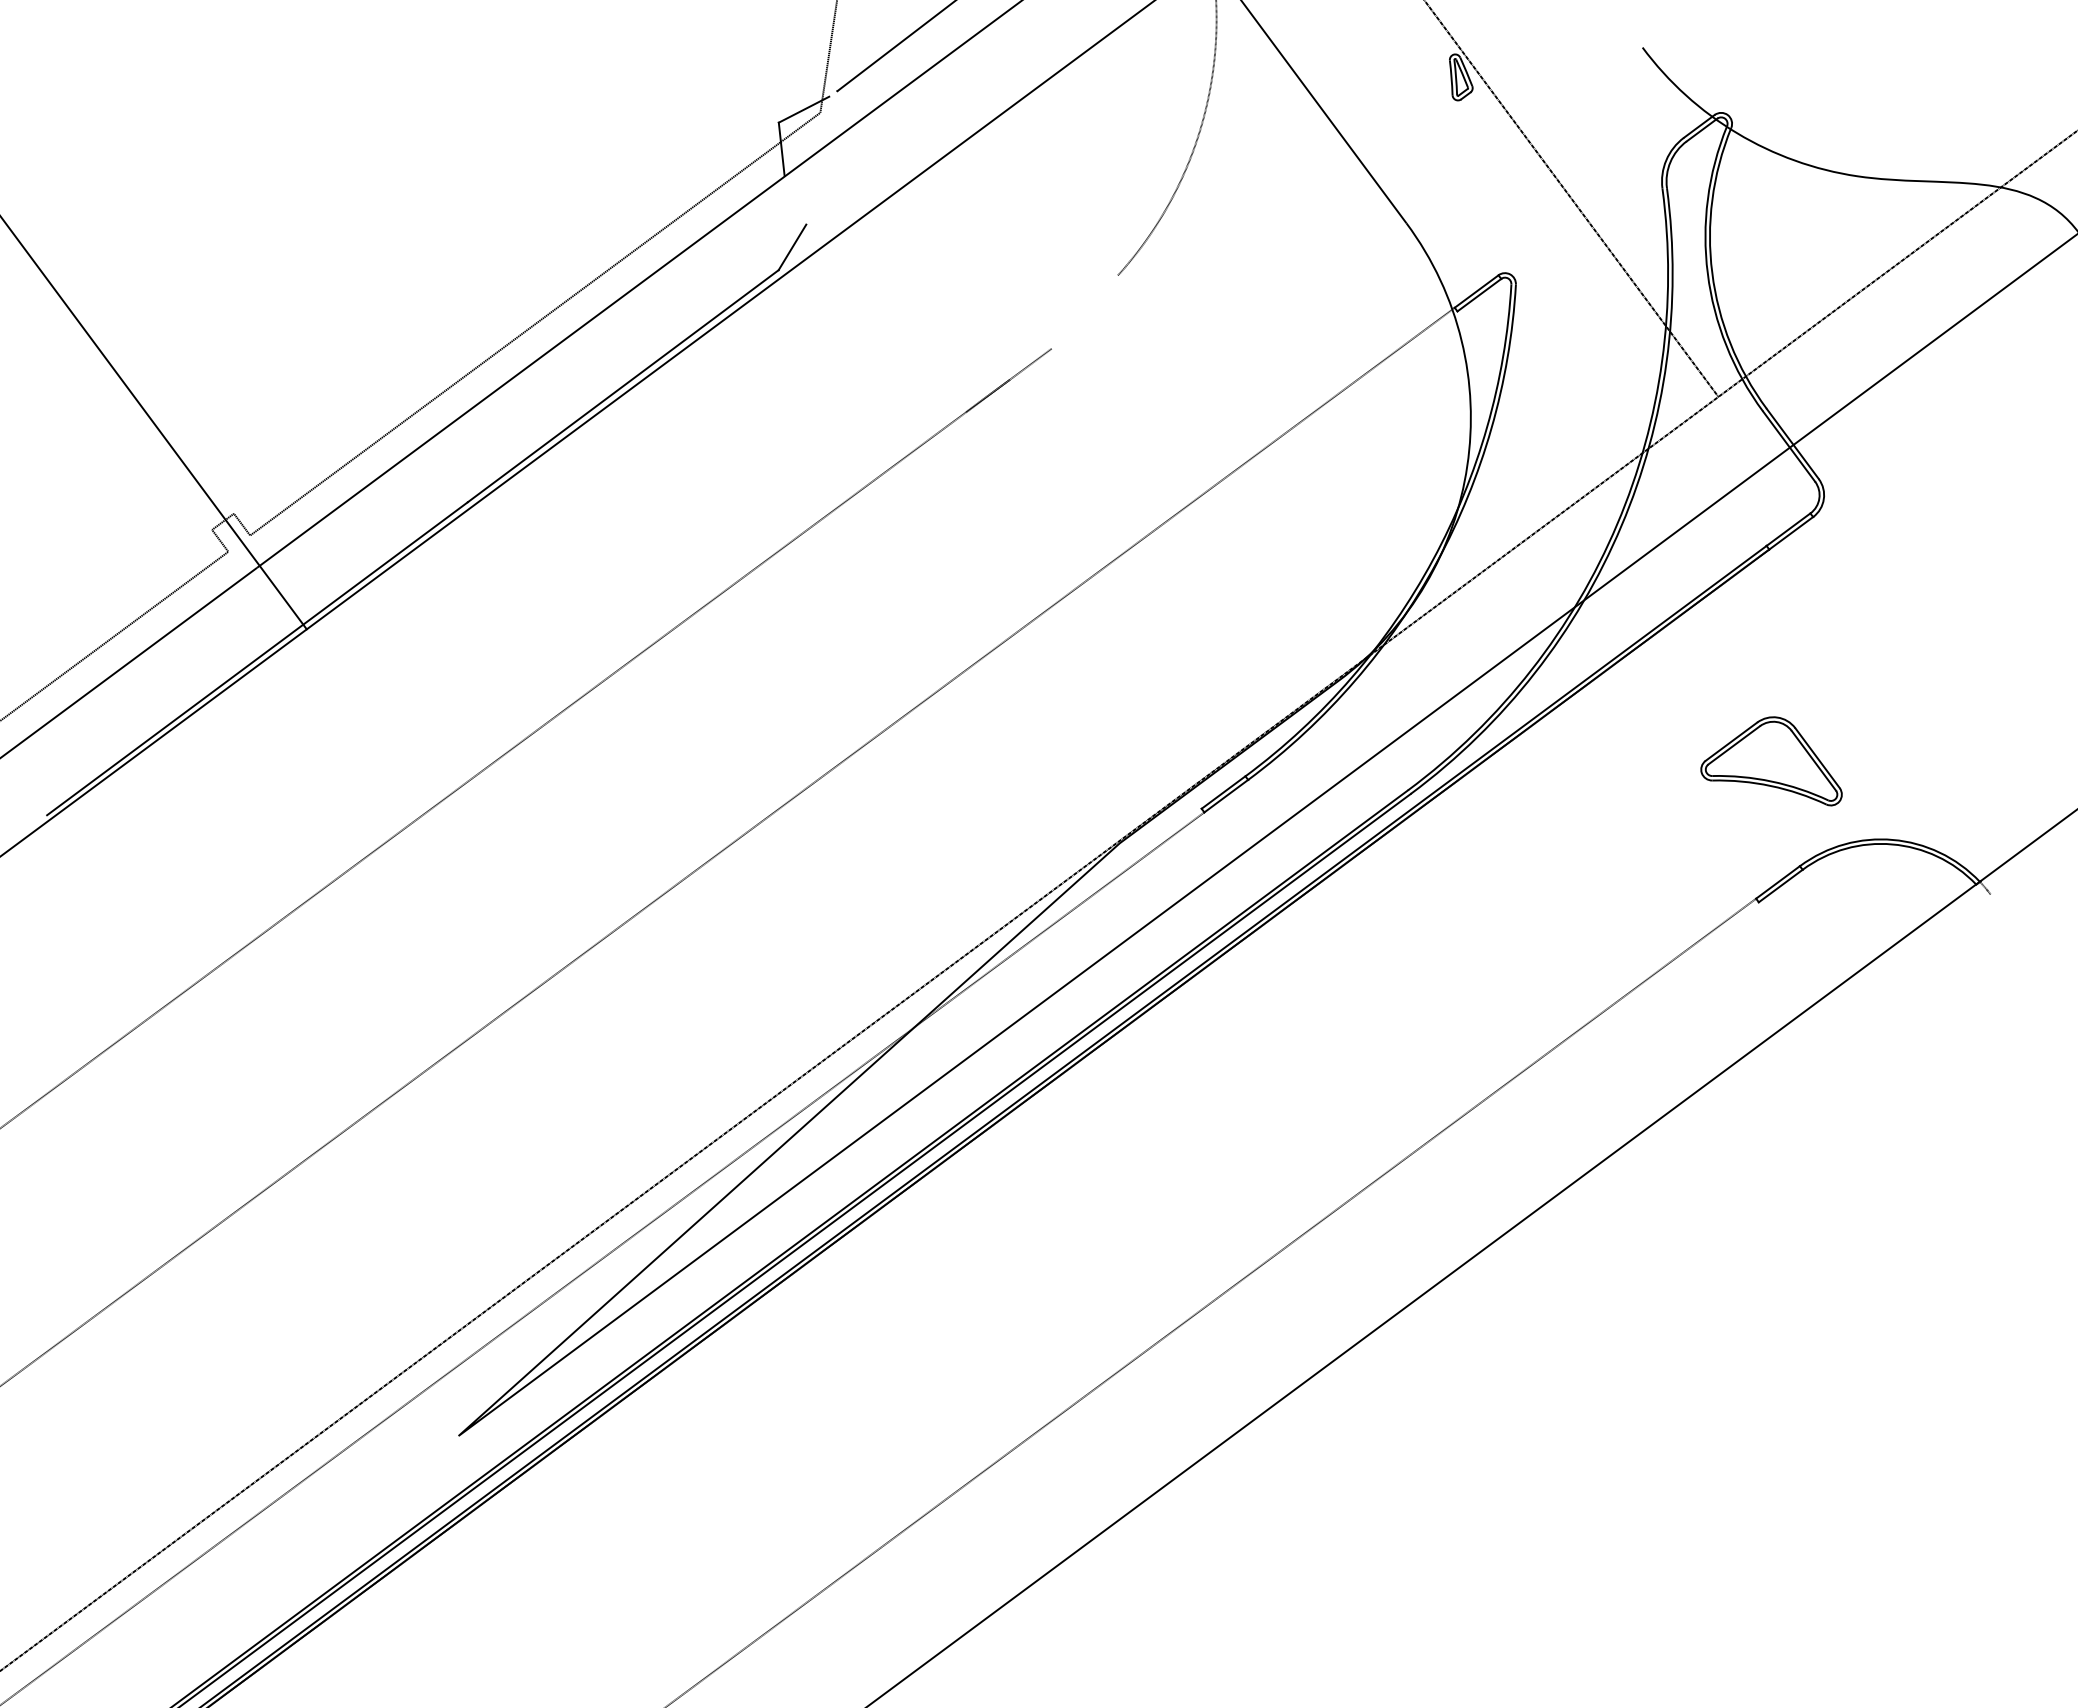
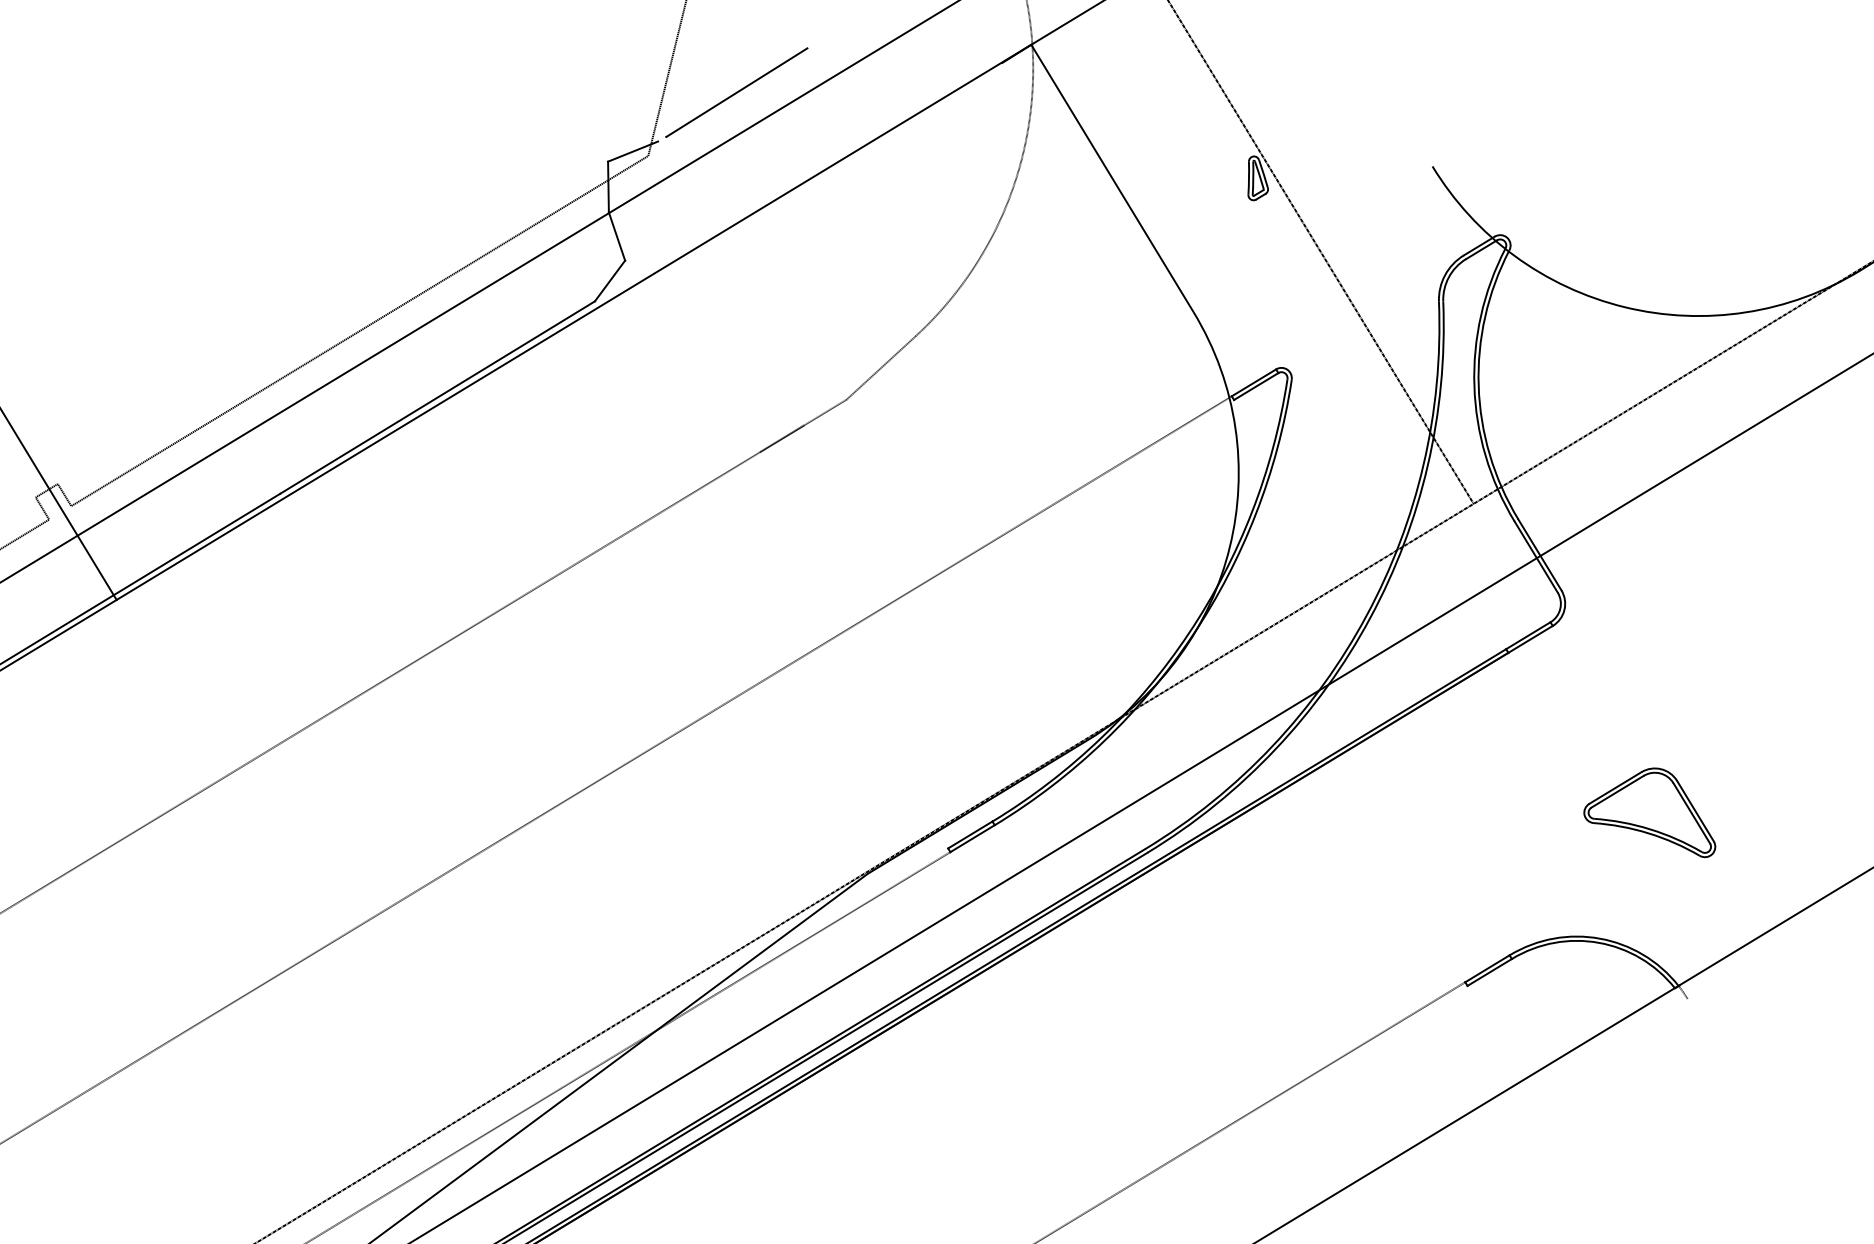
line: (795, 199) -> (617, 235), added
line: (1084, 311) -> (880, 367), added
part: (1771, 761) -> (1651, 810), moved

